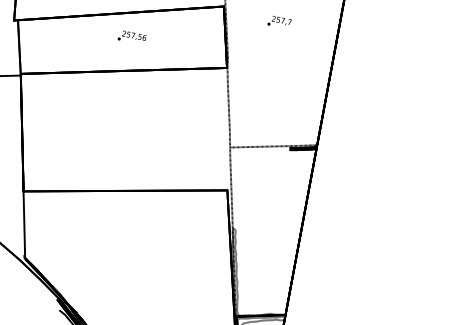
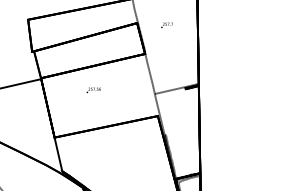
text: (131, 37) -> (93, 90), moved

